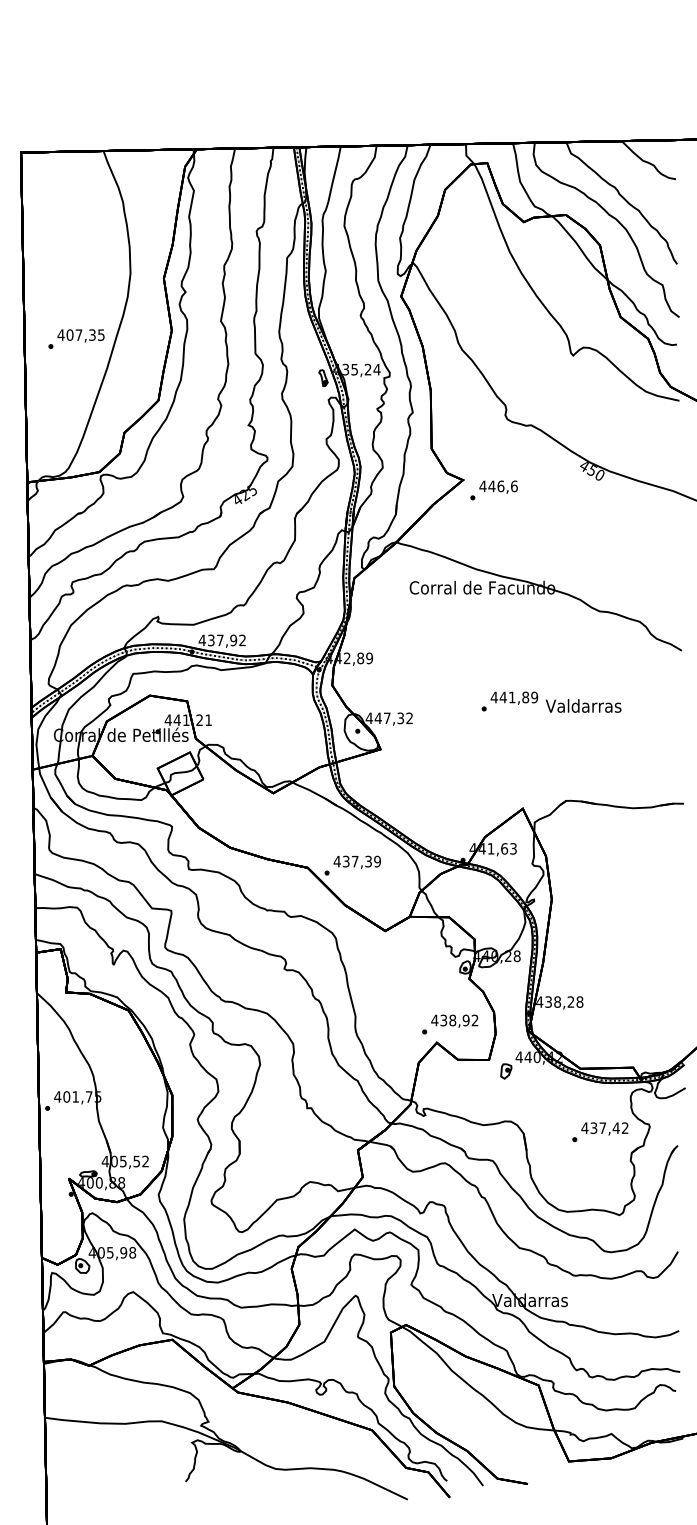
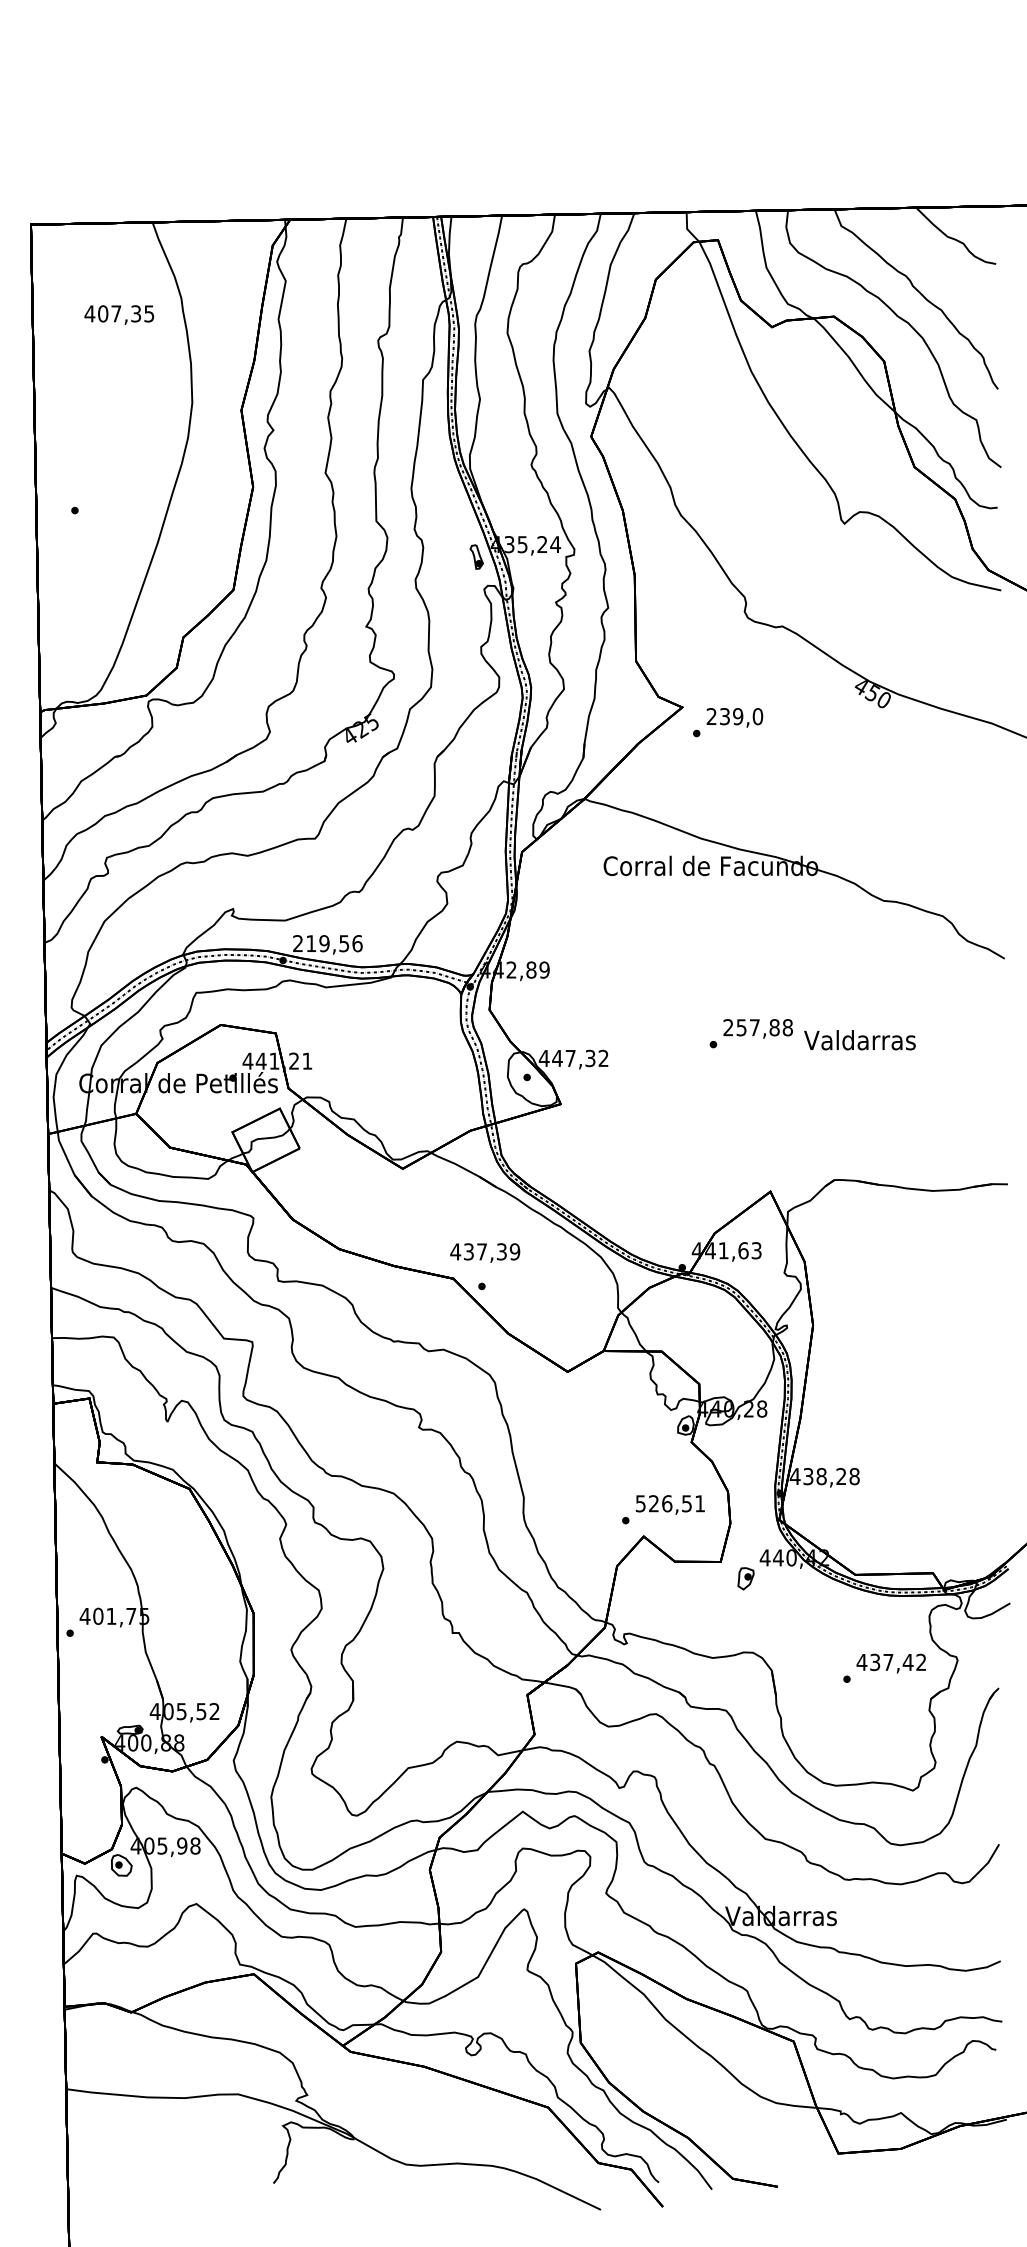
text: (80, 335) -> (118, 314), moved
text: (498, 486) -> (734, 716), 446,6 -> 239,0
text: (222, 640) -> (327, 943), 437,92 -> 219,56
text: (514, 697) -> (758, 1027), 441,89 -> 257,88
text: (356, 861) -> (484, 1251), moved
text: (454, 1020) -> (669, 1503), 438,92 -> 526,51

